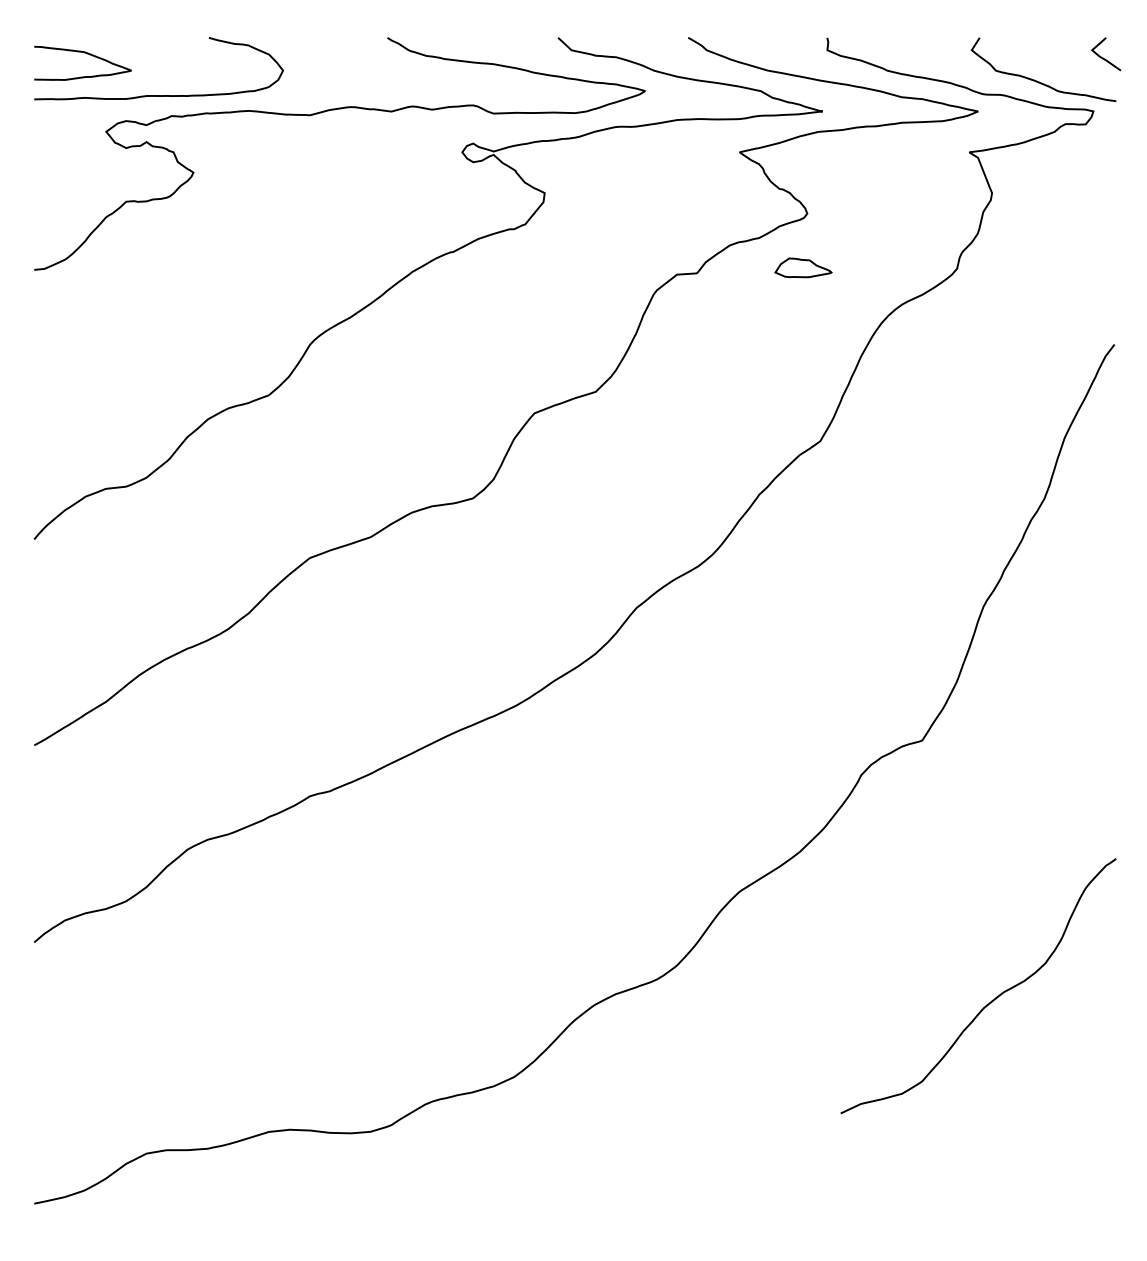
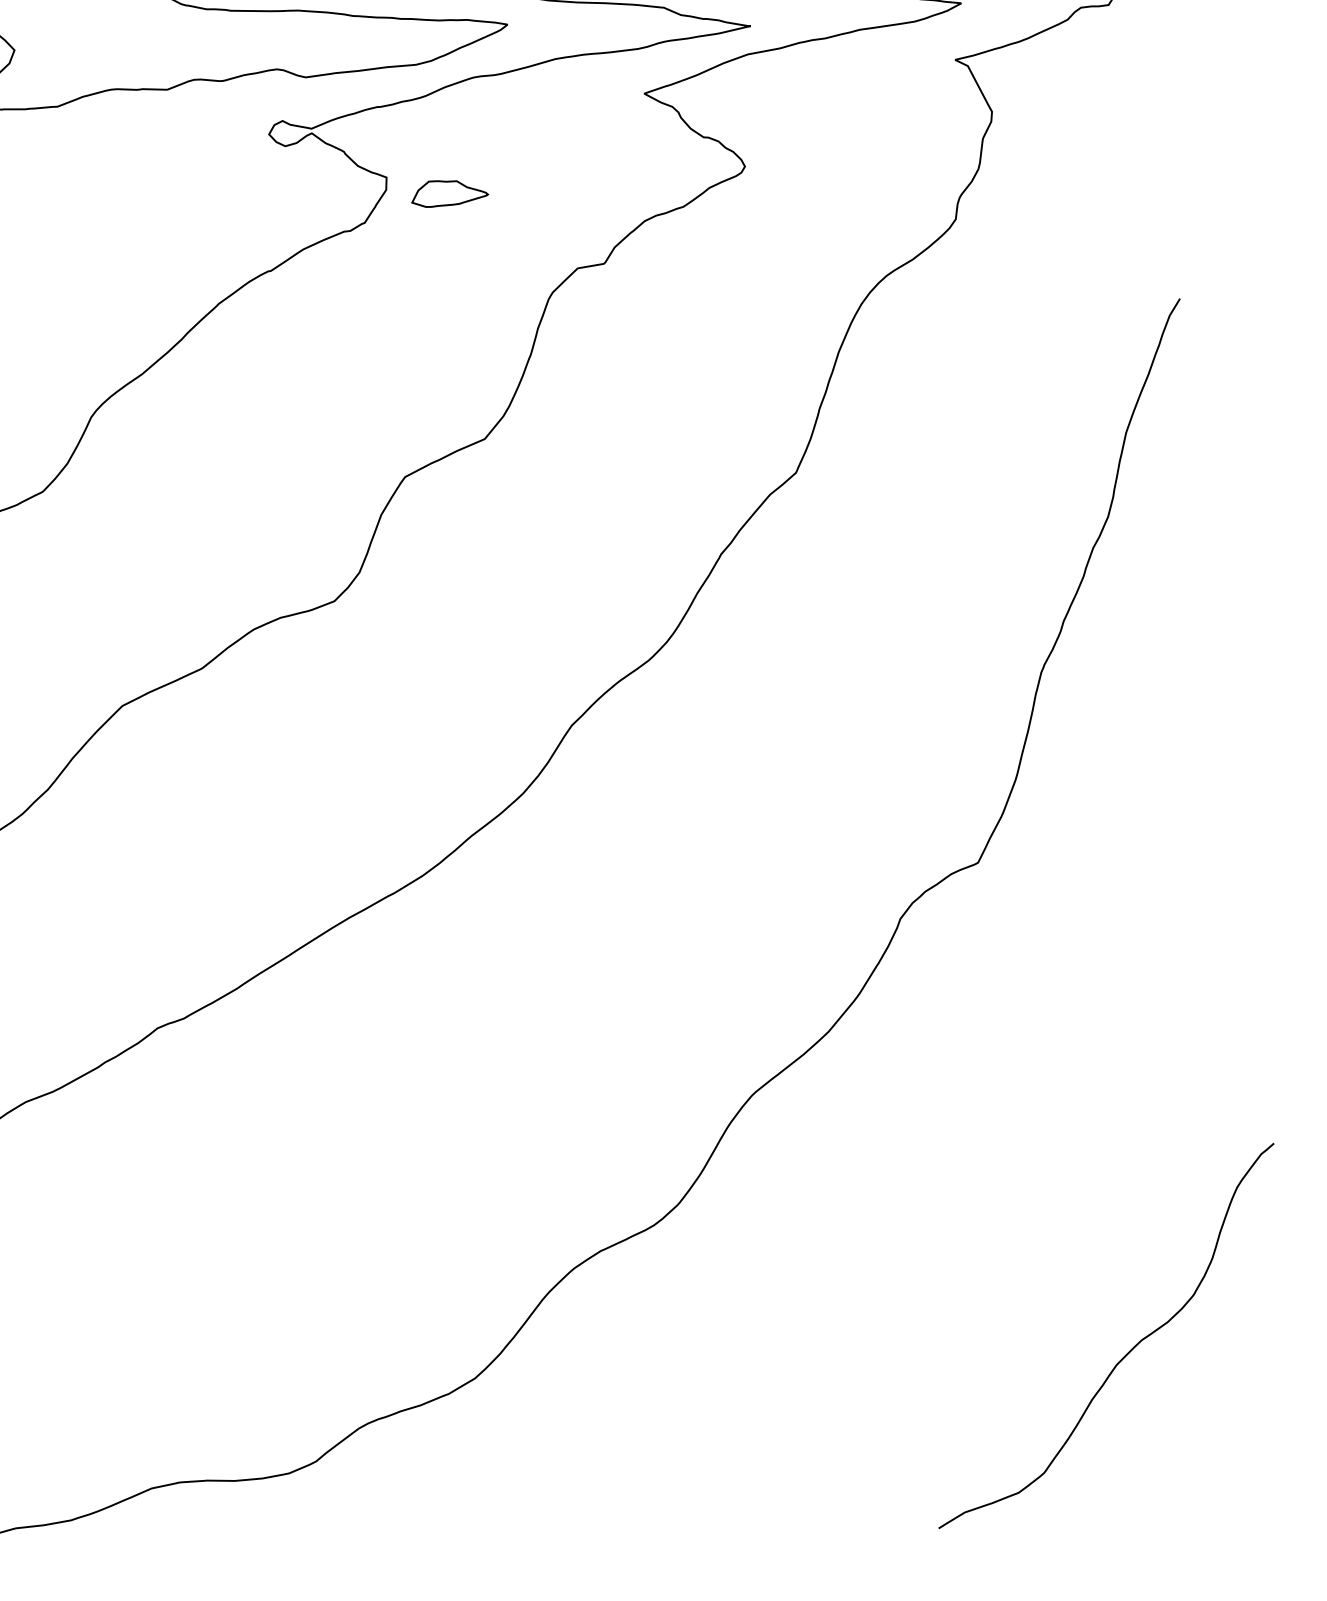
part: (803, 267) -> (449, 191), moved
curve: (992, 999) -> (1127, 1351), moved

